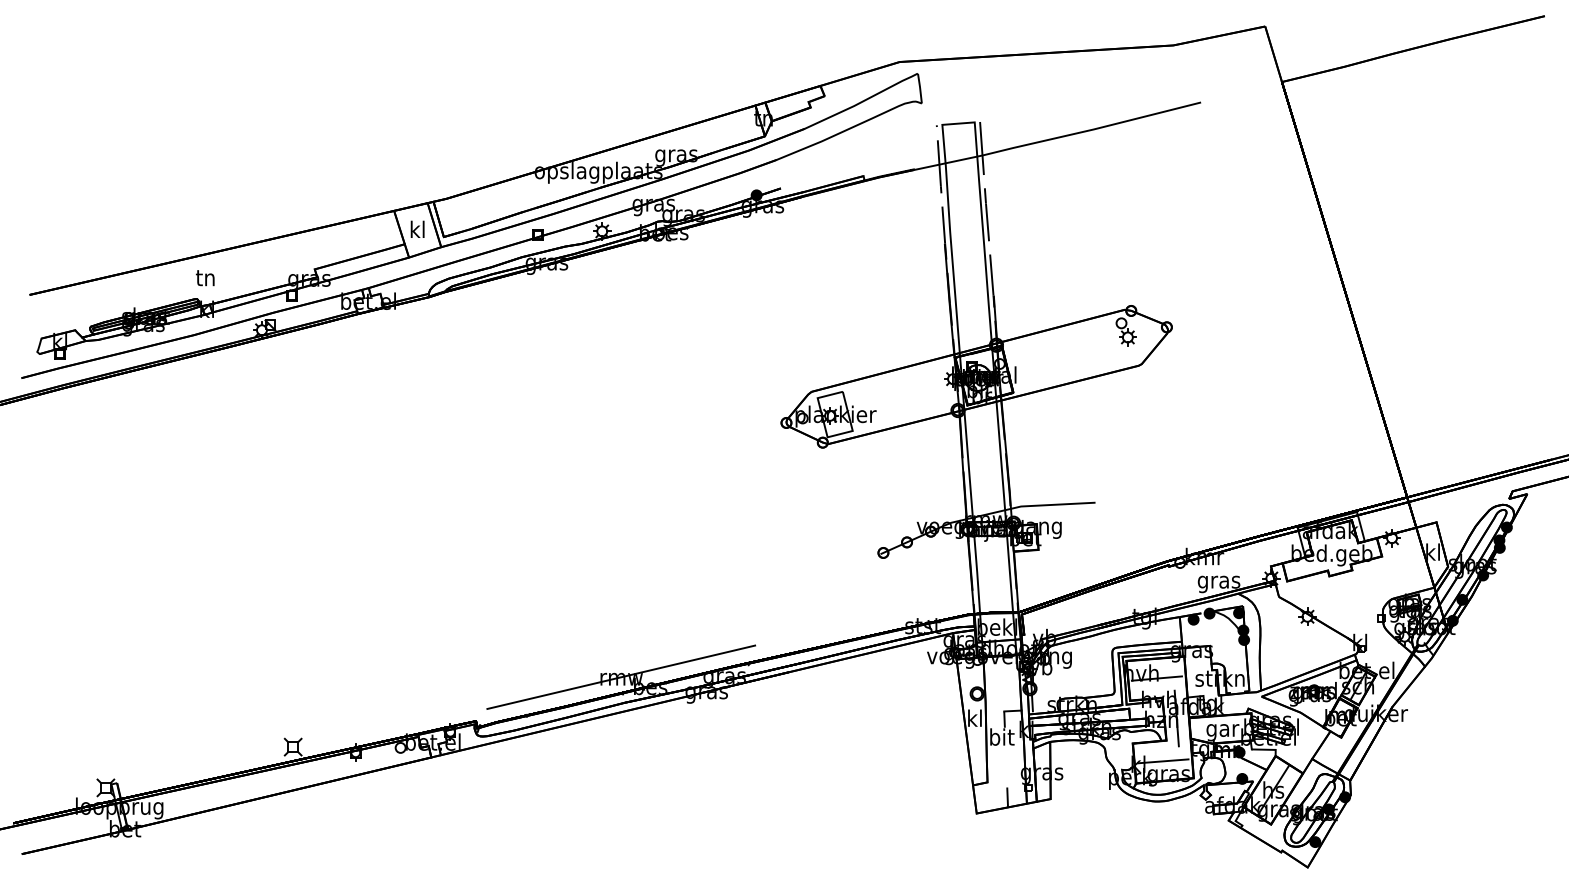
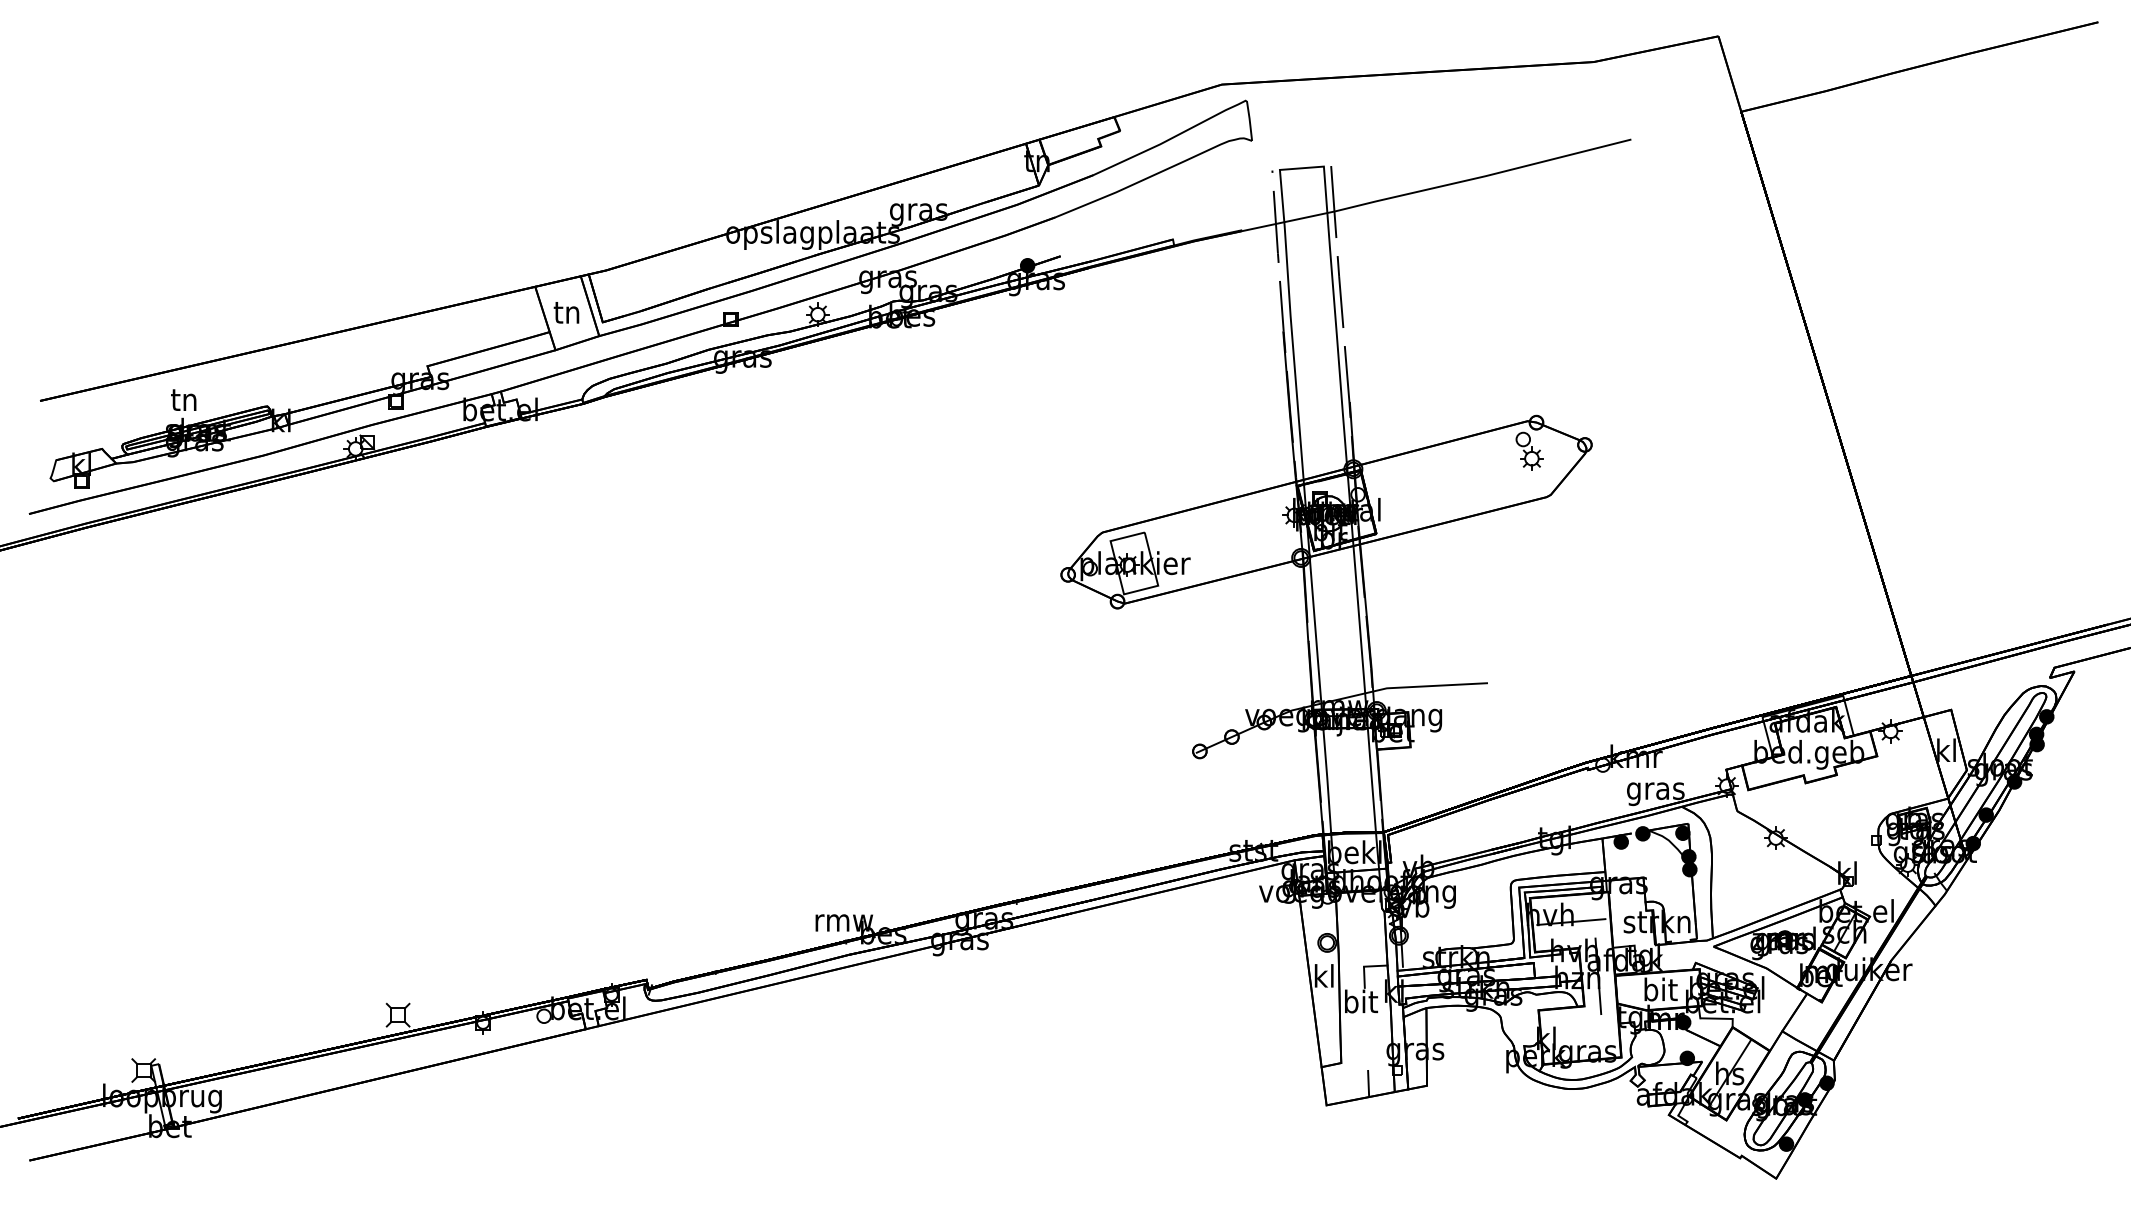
text: (417, 229) -> (566, 311), kl -> tn
text: (205, 277) -> (183, 399), moved
line: (621, 677) -> (843, 920), removed
text: (1222, 730) -> (1660, 992), gar -> bit
line: (1162, 761) -> (1579, 1034), removed

